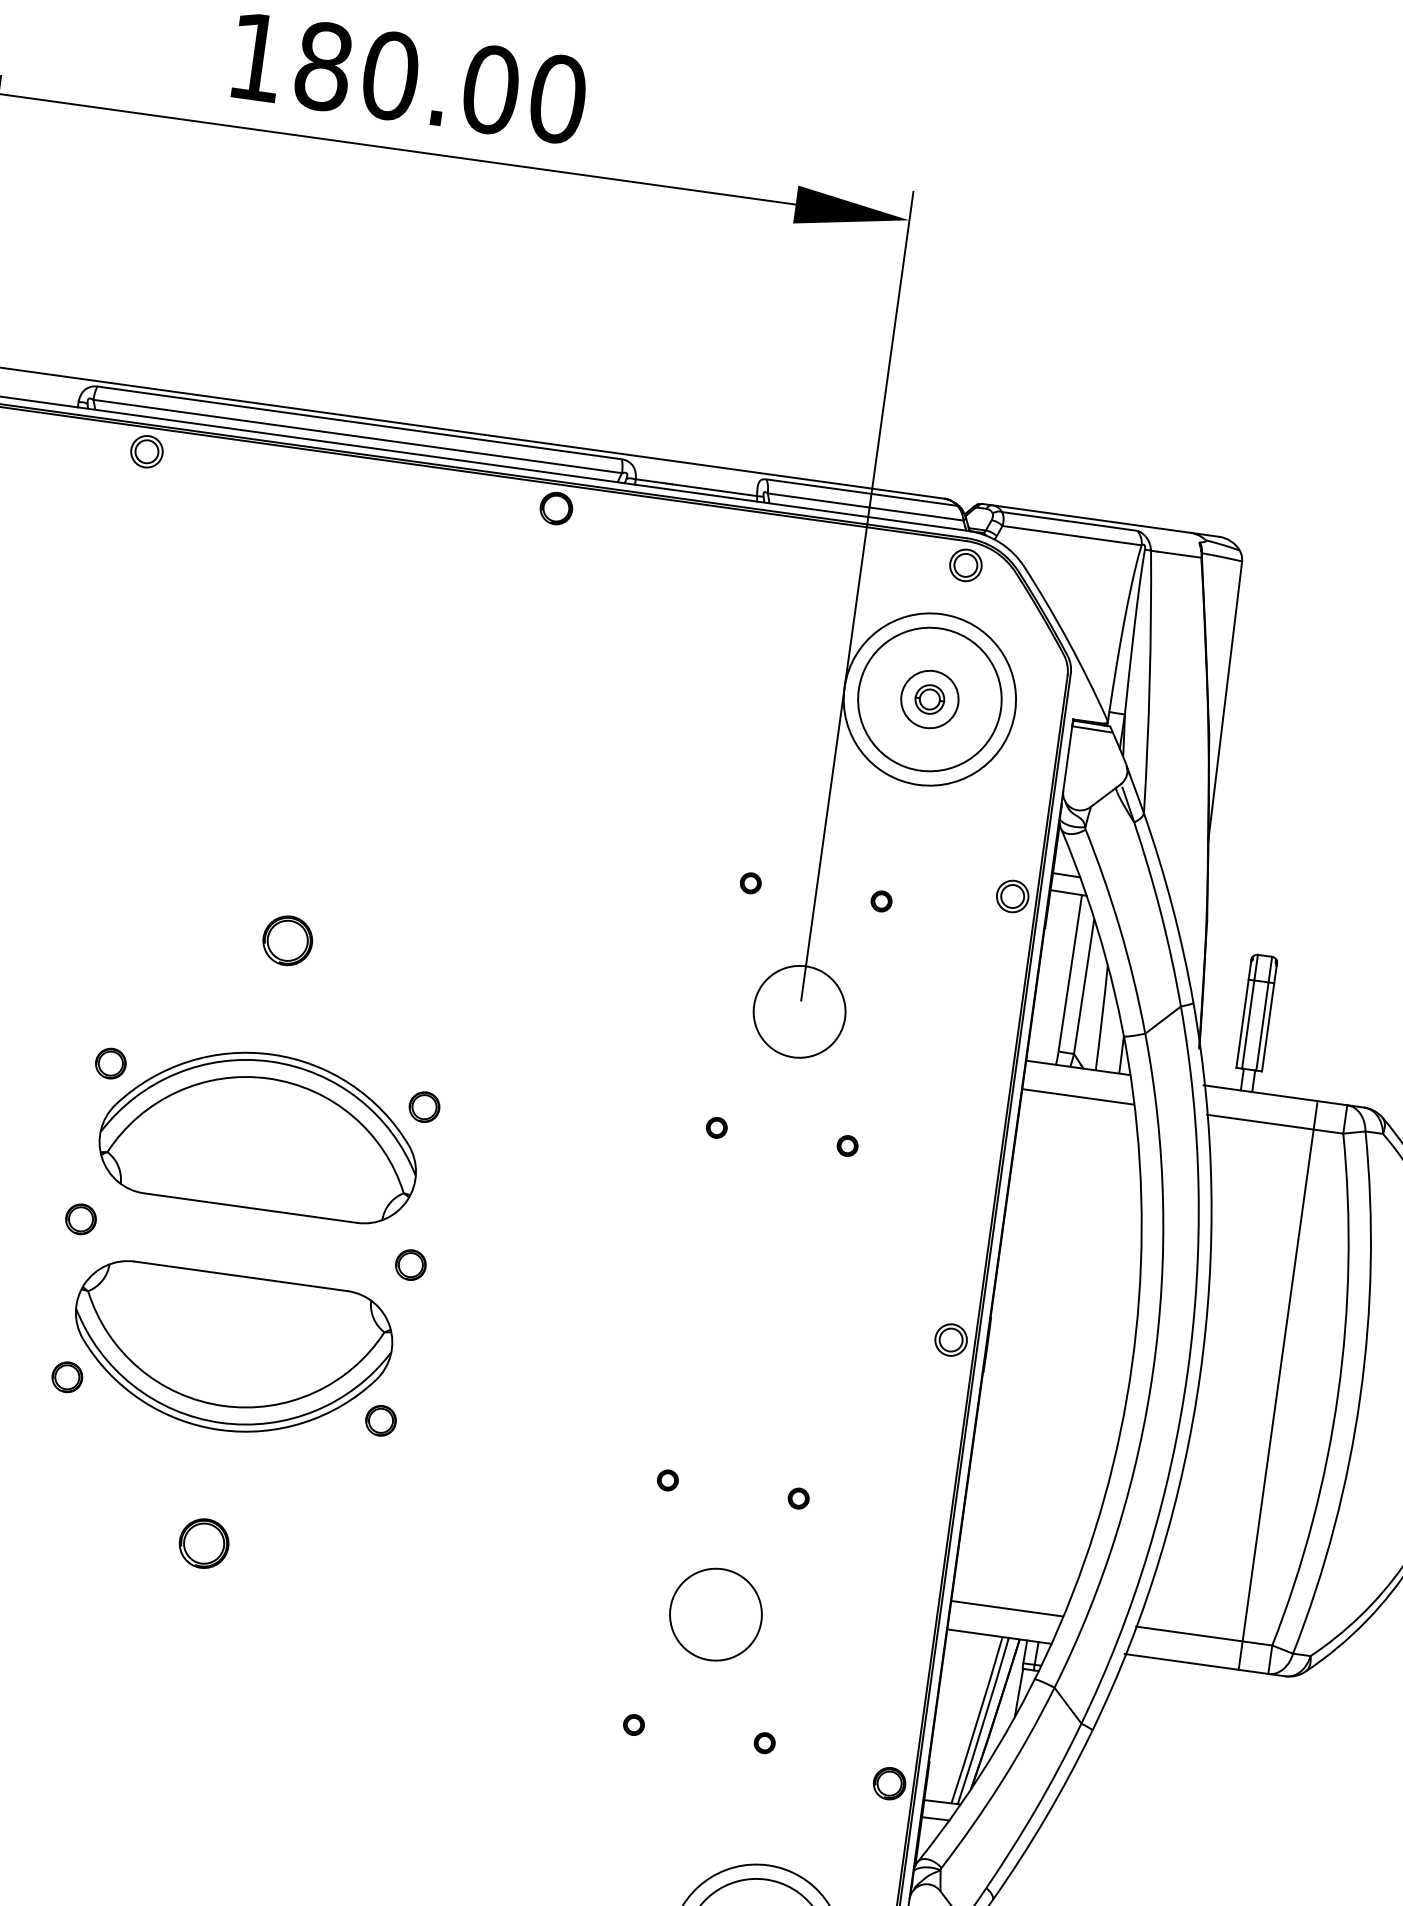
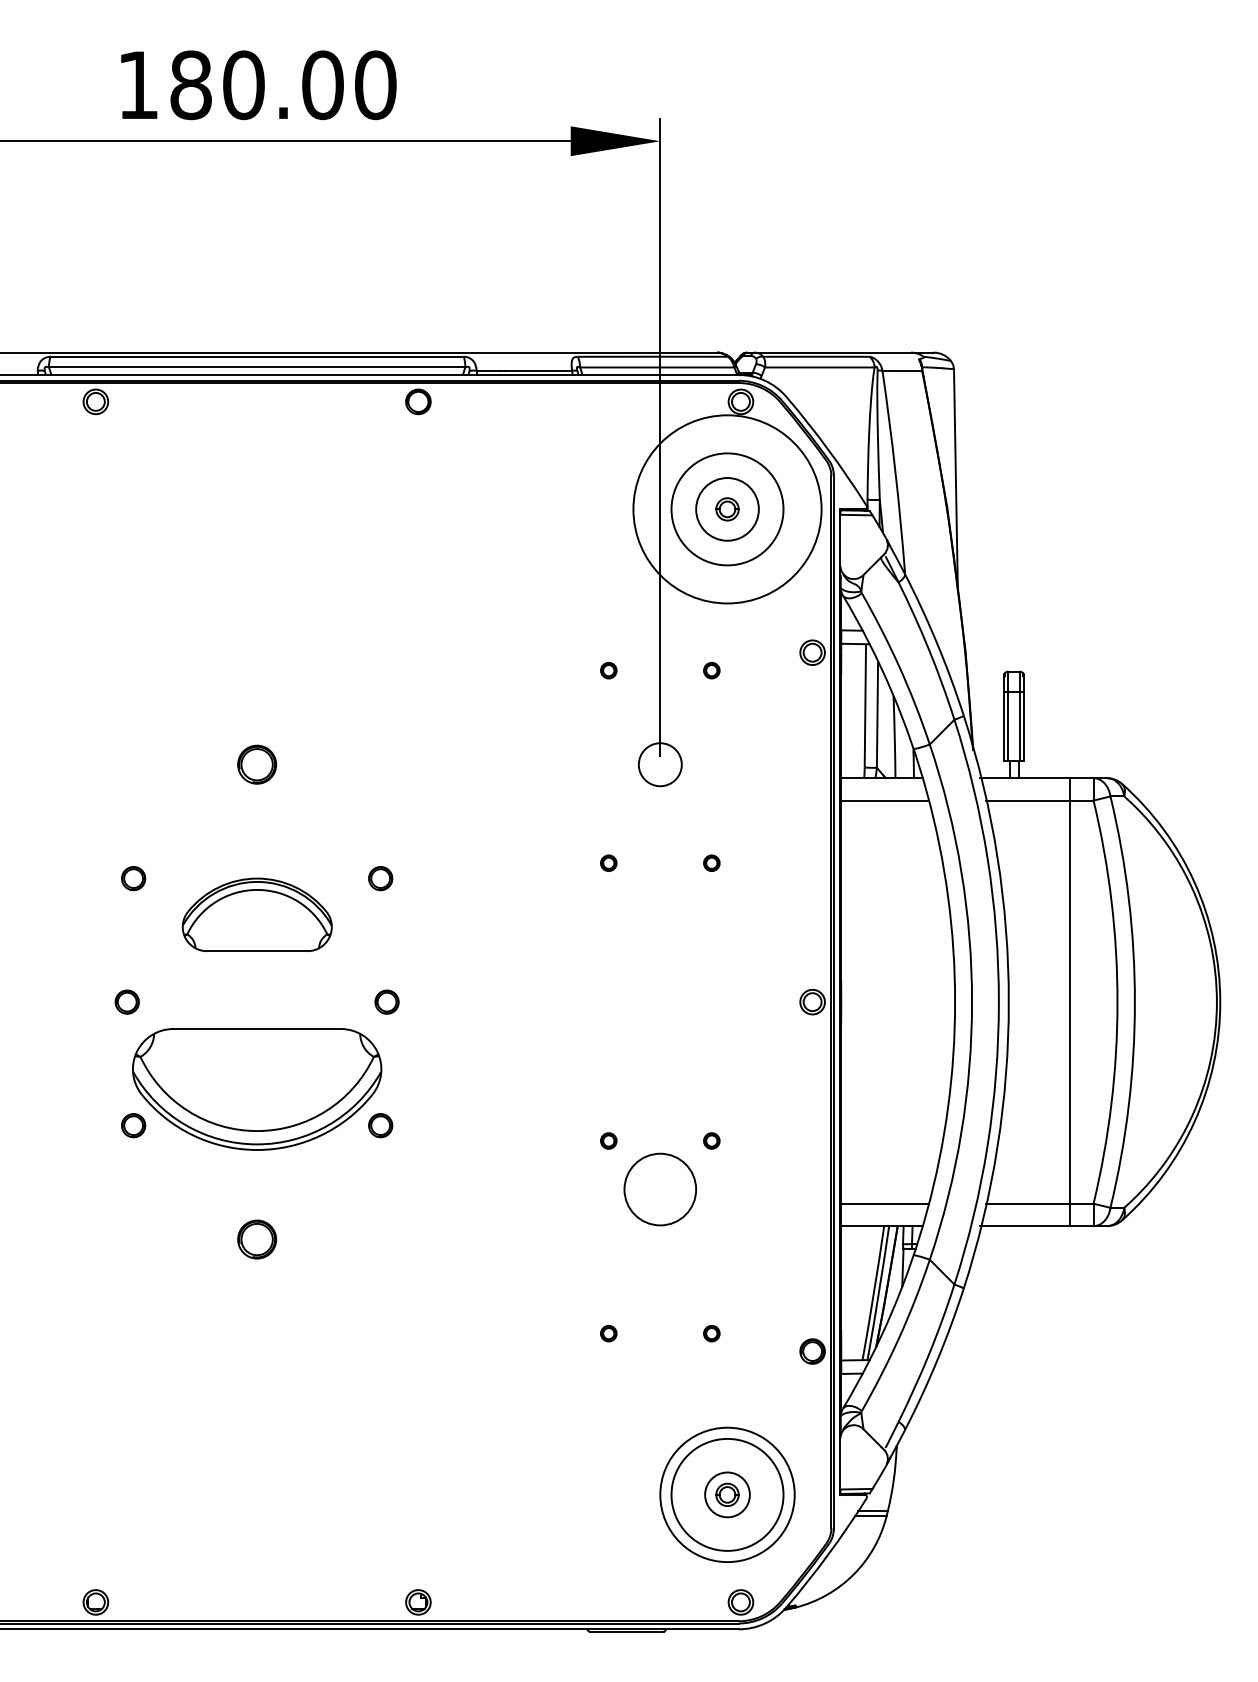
circle: (929, 699) -> (727, 509), size x1.4
circle: (929, 699) -> (727, 509), size x1.4
circle: (799, 1011) -> (660, 764), size x0.6
part: (261, 1131) -> (257, 914), size x0.6
circle: (714, 1614) -> (659, 1189), moved

